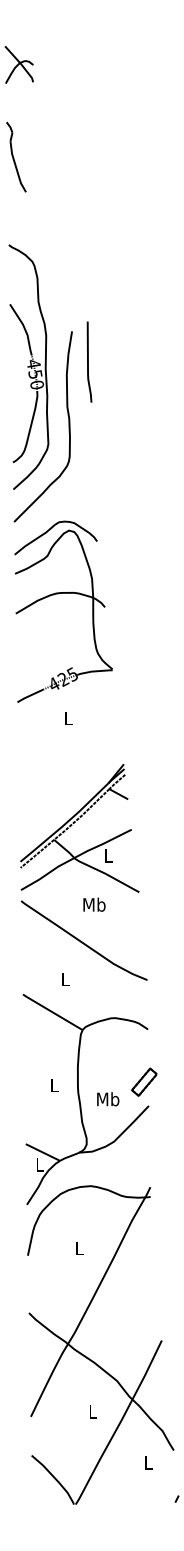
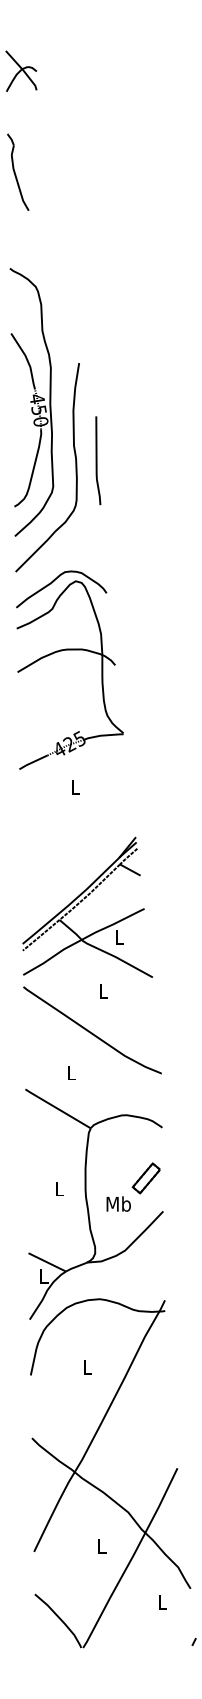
line: (88, 361) -> (97, 460), moved
text: (94, 904) -> (103, 990), Mb -> L
part: (143, 1082) -> (145, 1178), moved

